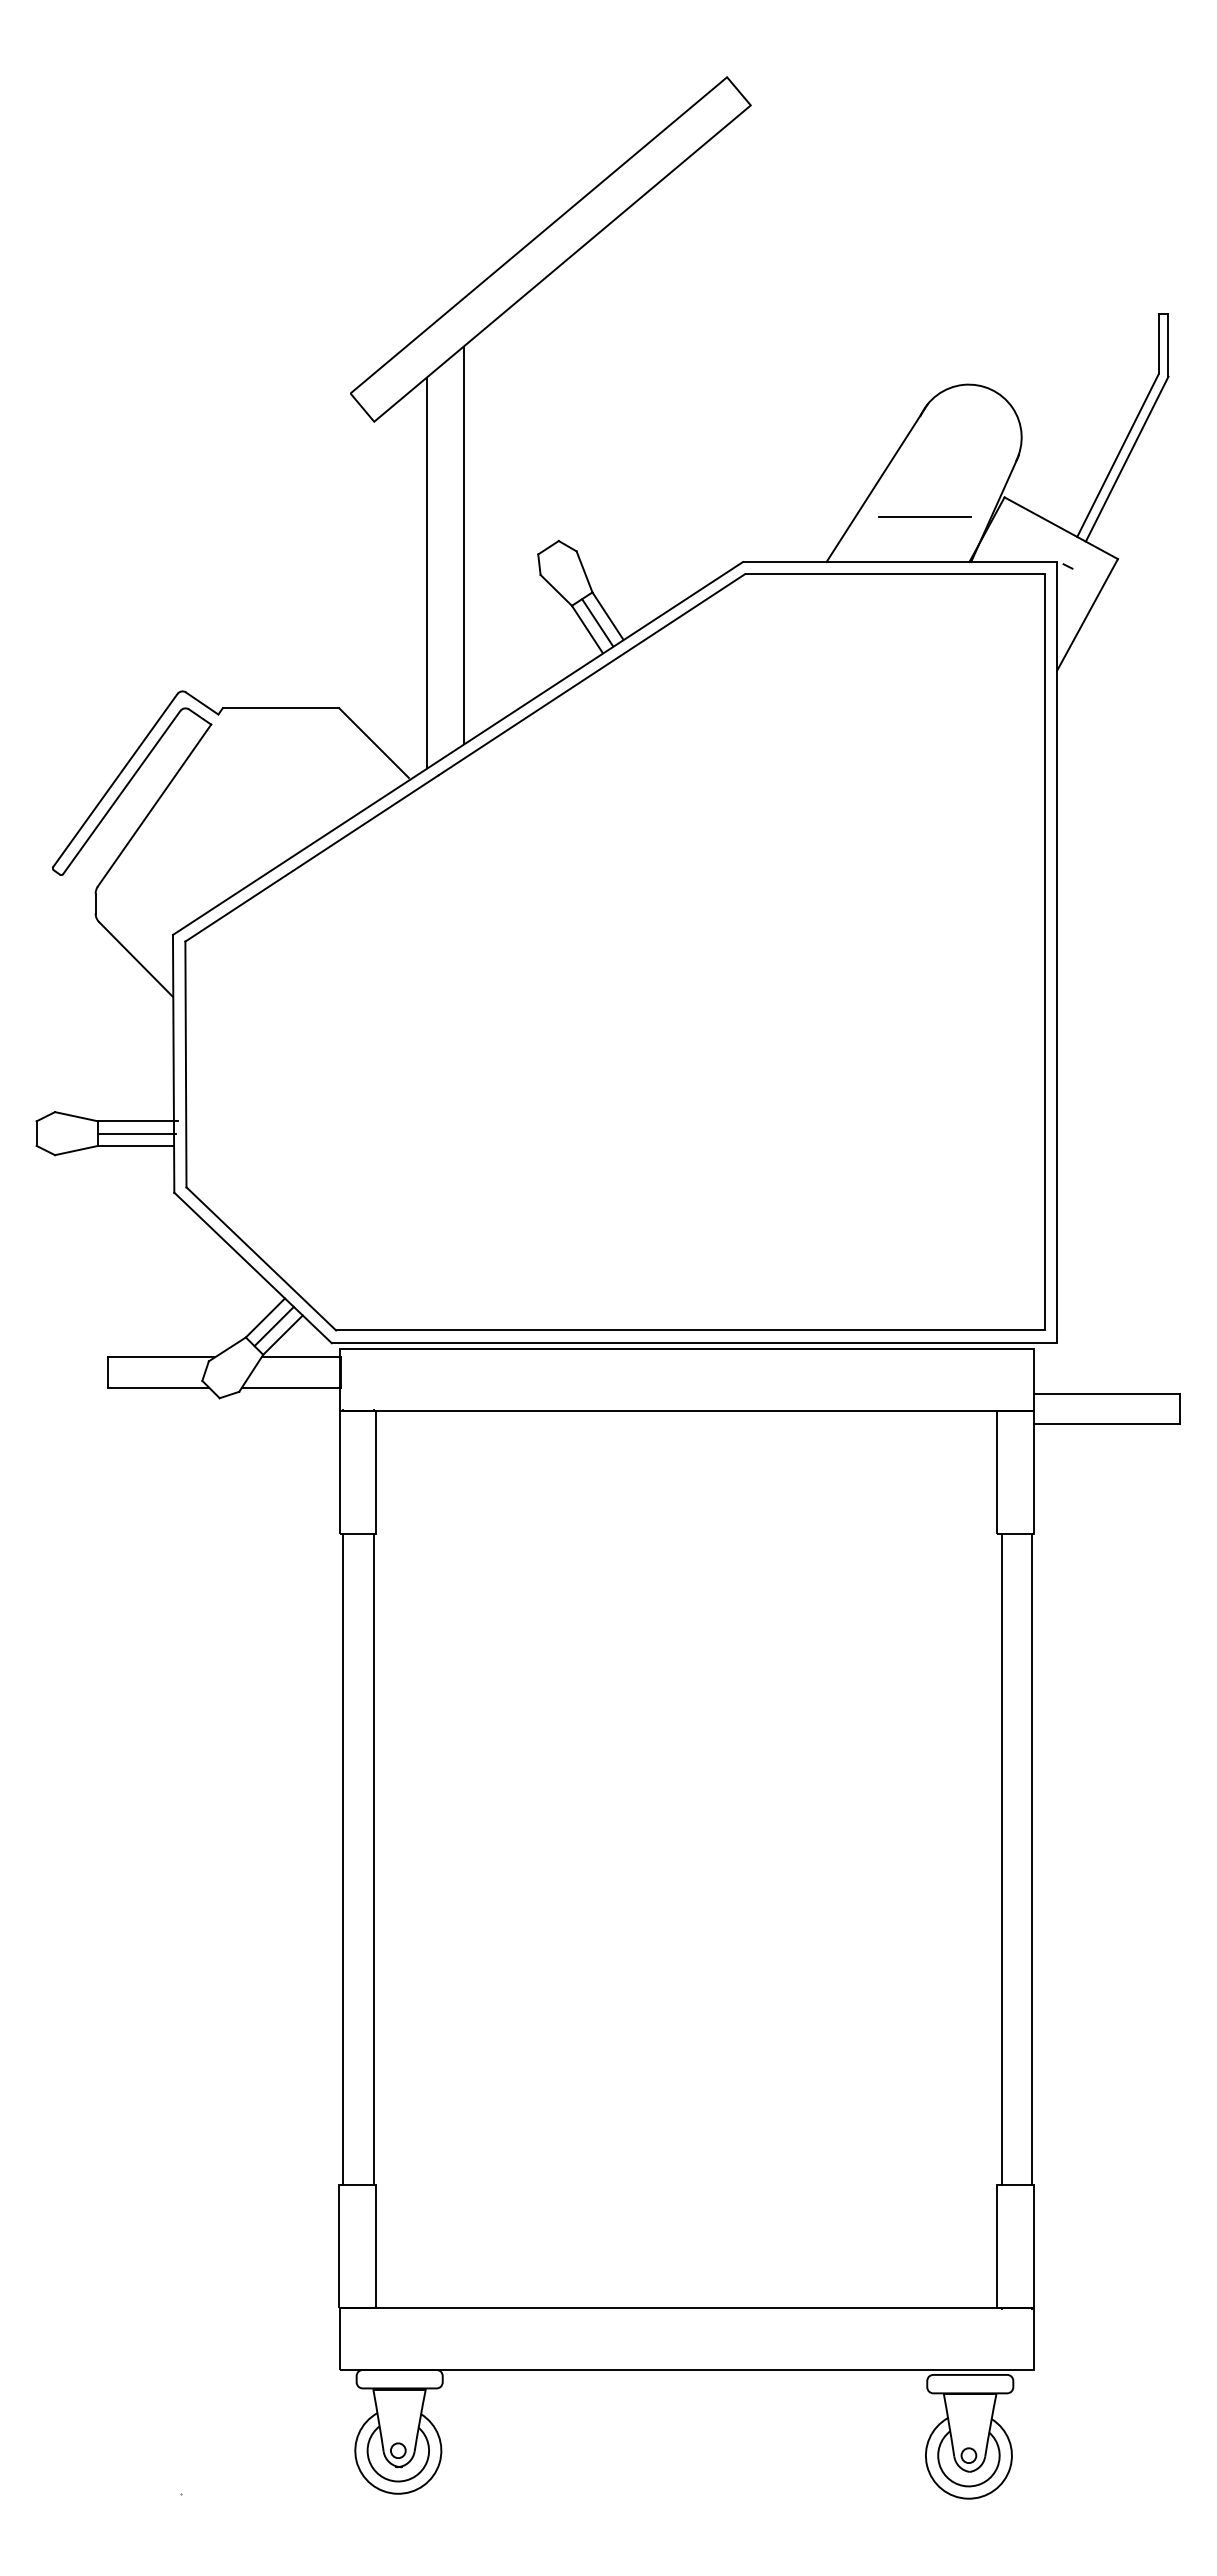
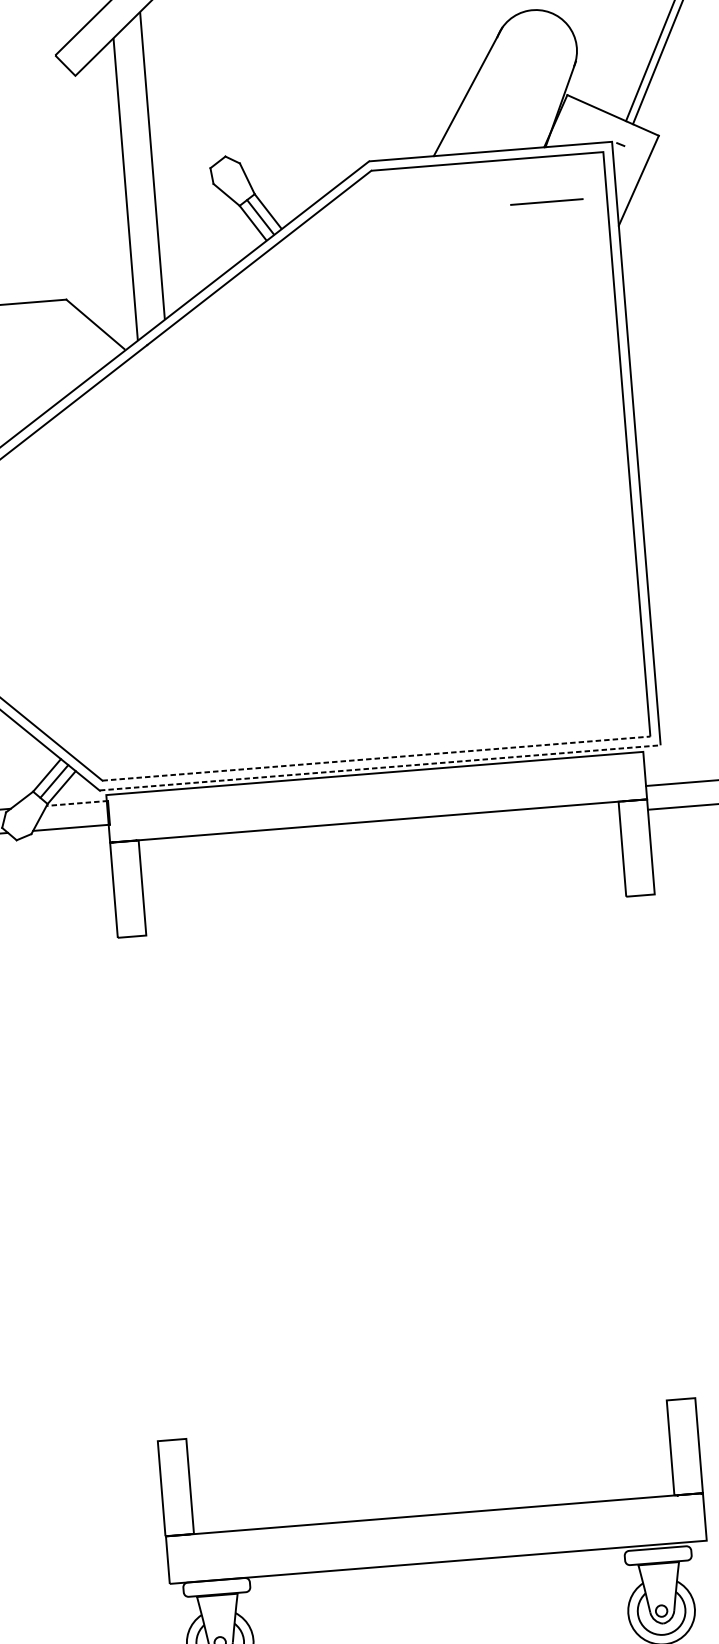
line: (924, 516) -> (546, 201), moved
line: (691, 1330) -> (377, 758), solid -> dashed
line: (694, 1342) -> (380, 767), solid -> dashed
line: (301, 1357) -> (77, 803), solid -> dashed
line: (342, 1859) -> (140, 1189), removed
line: (373, 1859) -> (164, 1187), removed
line: (1001, 1859) -> (649, 1148), removed
line: (1032, 1859) -> (673, 1146), removed

